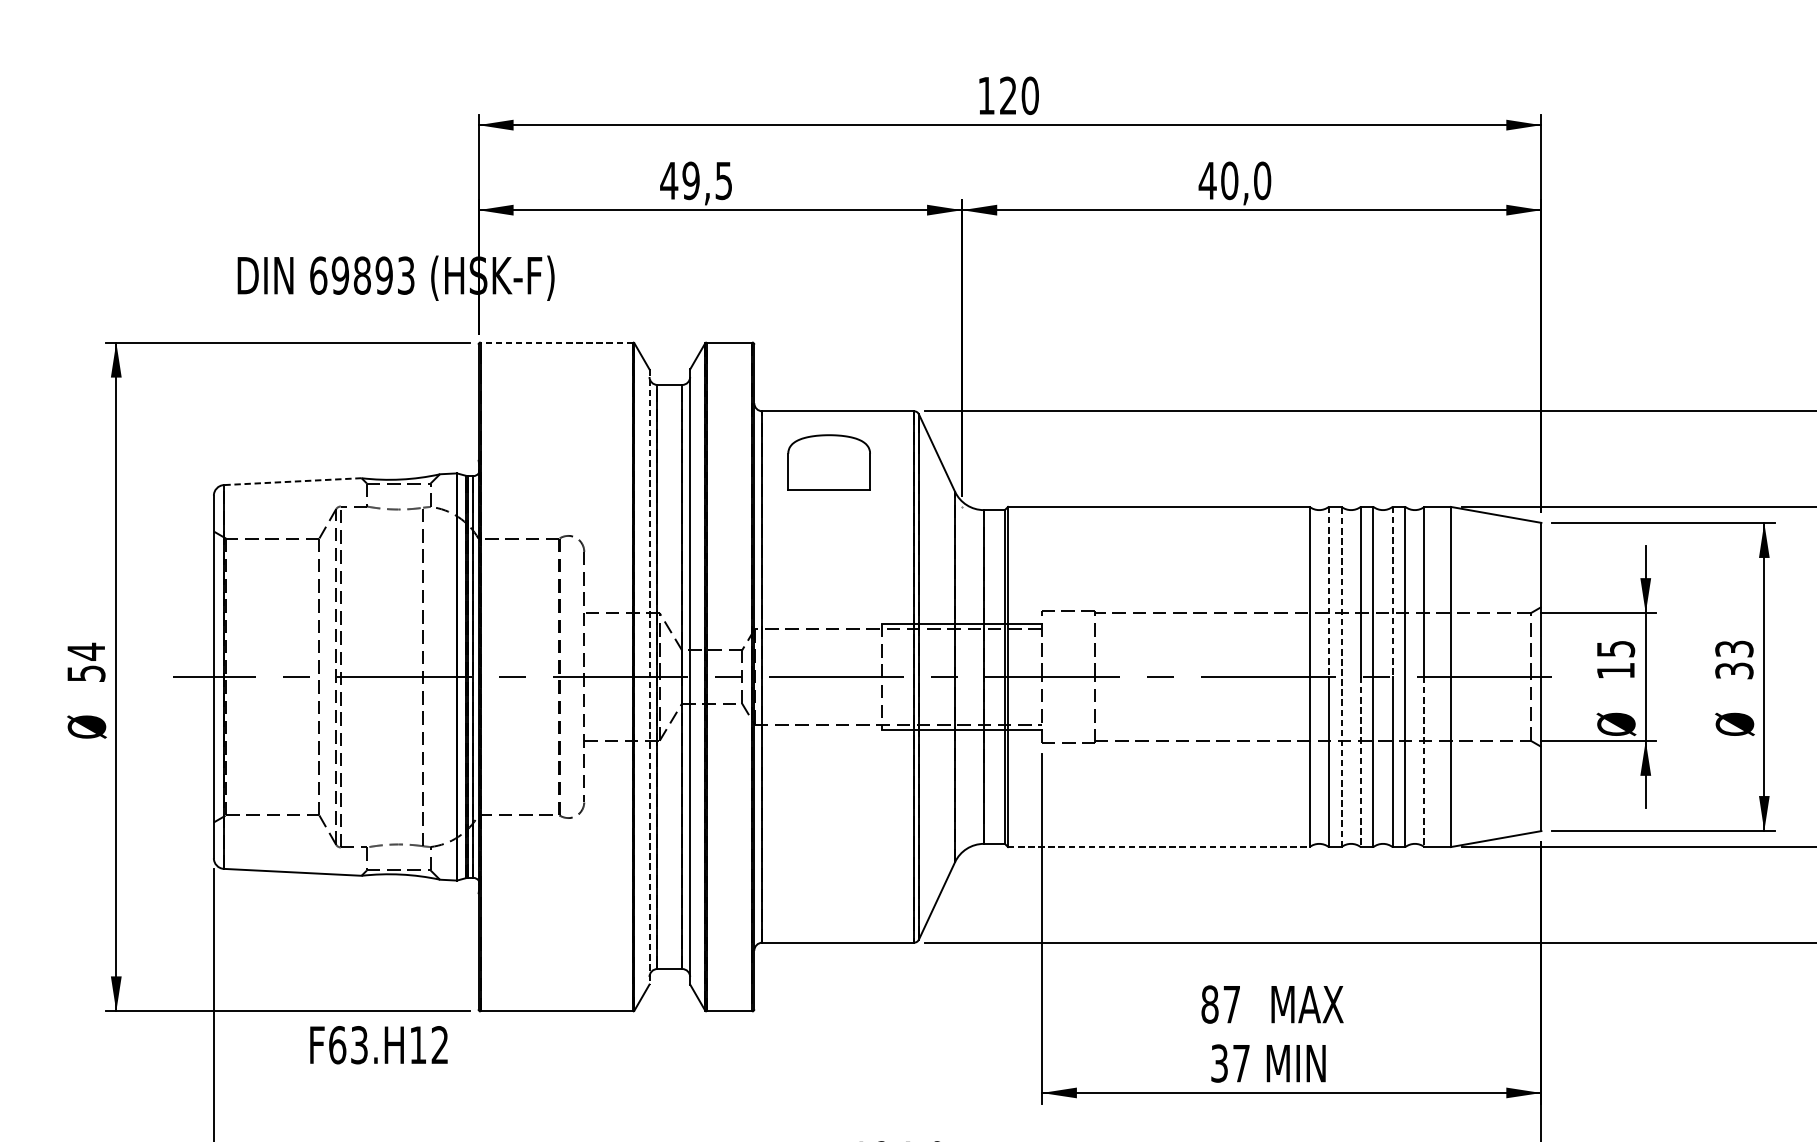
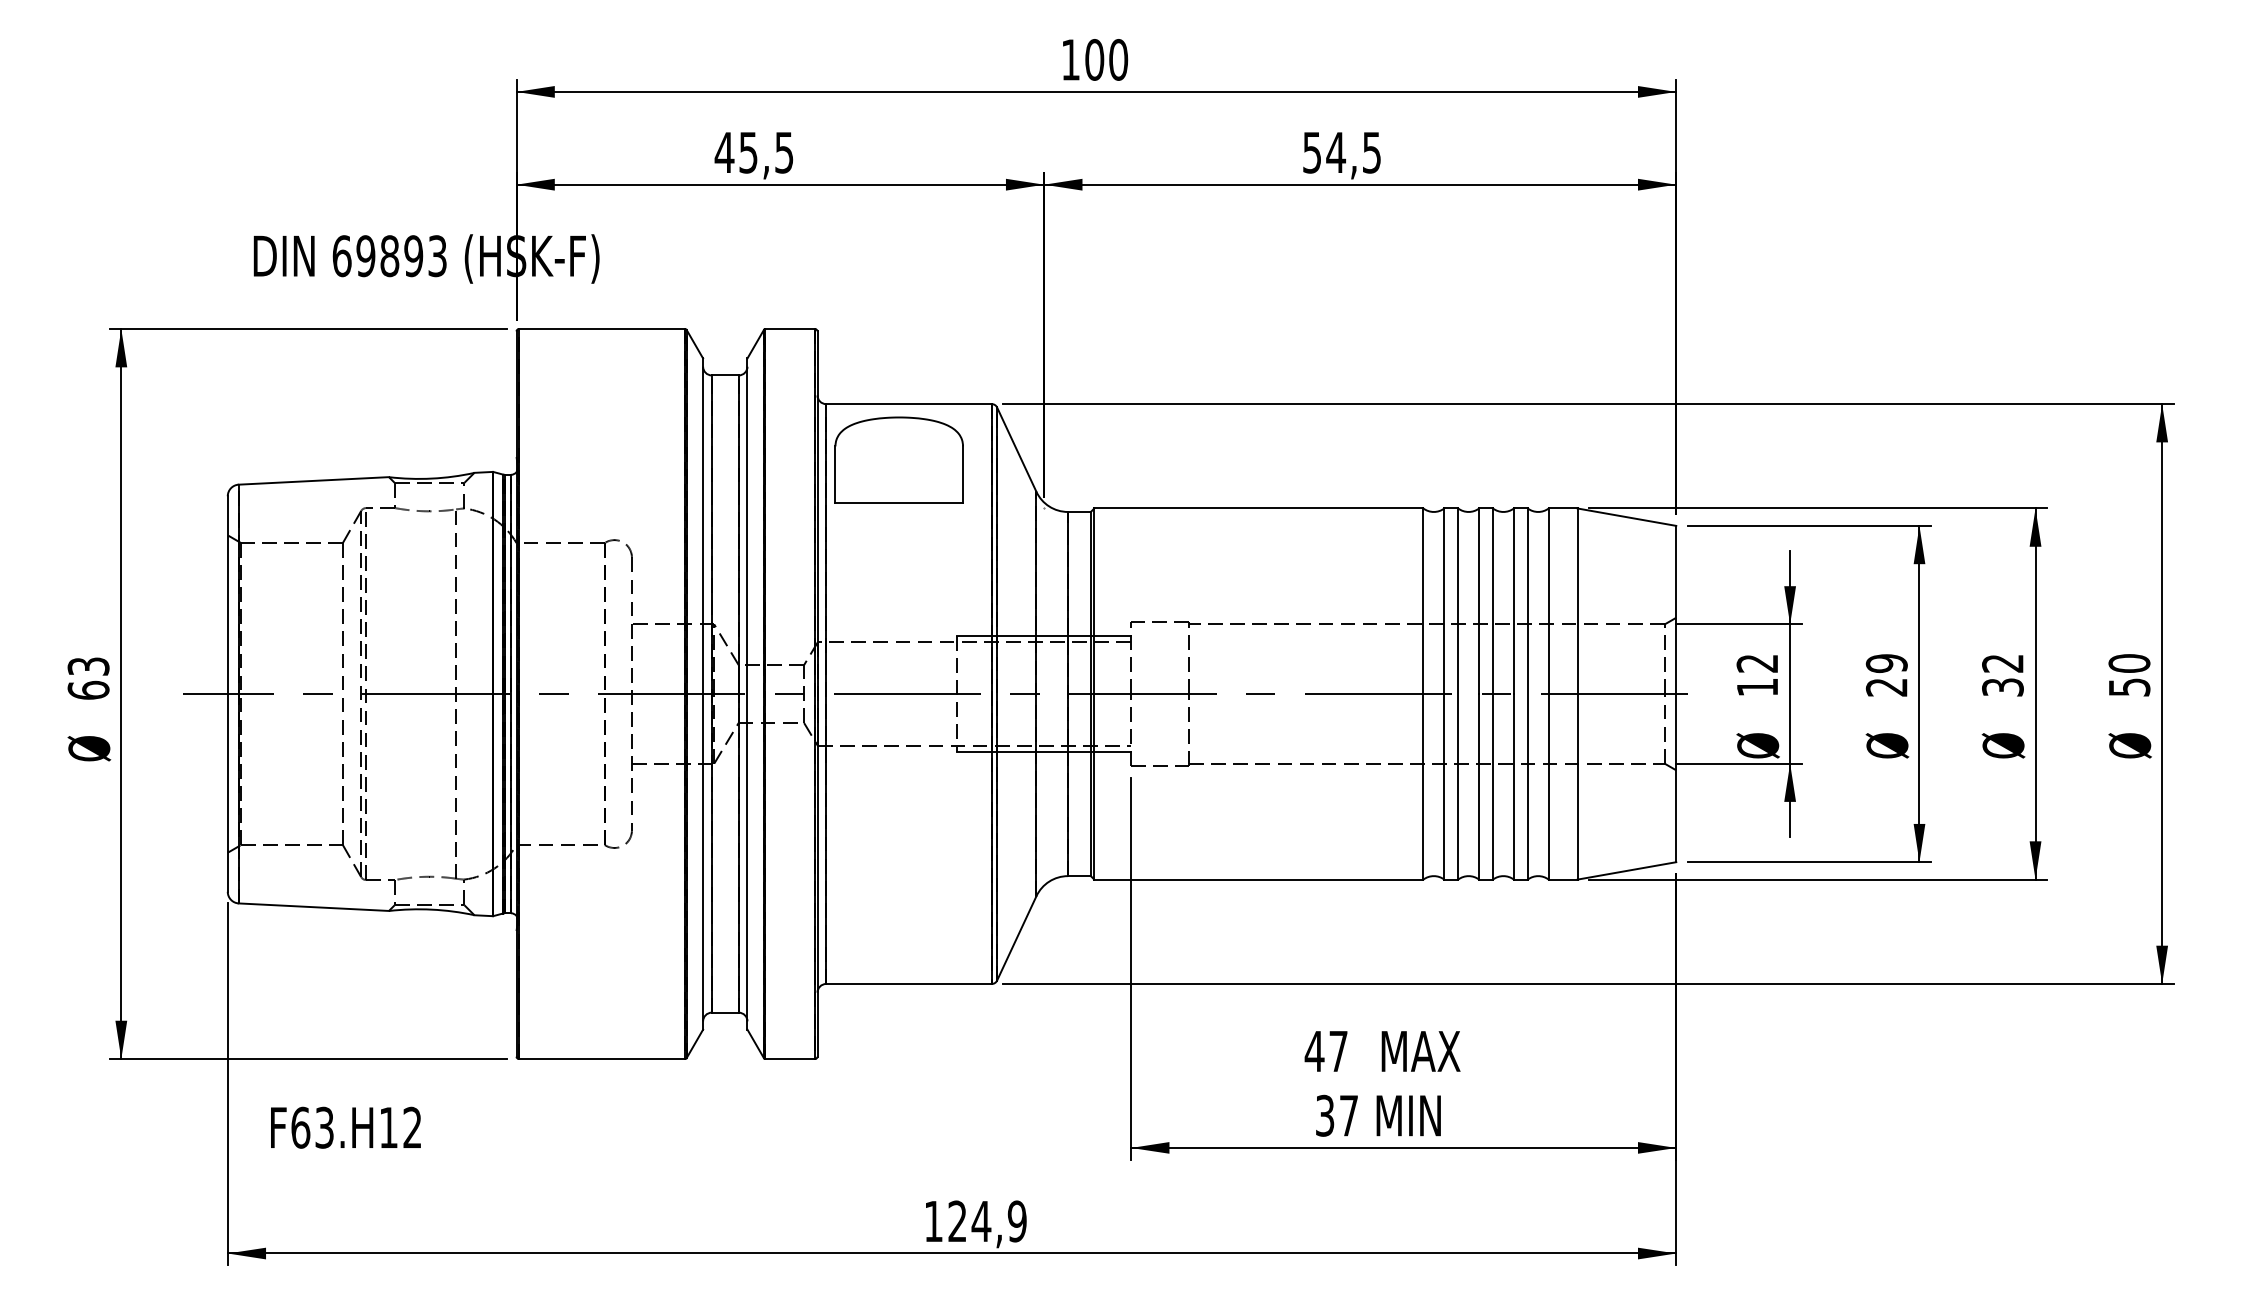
text: (1008, 95) -> (1094, 59), 120 -> 100
text: (691, 180) -> (748, 152), 49,5 -> 45,5
text: (1234, 180) -> (1341, 152), 40,0 -> 54,5
line: (556, 342) -> (601, 329), dashed -> solid
part: (828, 462) -> (898, 459), size x1.43
line: (292, 481) -> (313, 480), dashed -> solid
line: (1328, 592) -> (1444, 601), dashed -> solid
line: (1392, 592) -> (1513, 601), dashed -> solid
text: (1615, 648) -> (1757, 663), 15 -> 12
text: (1734, 659) -> (1886, 675), 33 -> 29
text: (86, 661) -> (88, 677), 54 -> 63
line: (649, 677) -> (703, 694), dashed -> solid
line: (1341, 677) -> (1458, 694), dashed -> solid
line: (1361, 761) -> (1479, 786), dashed -> solid
line: (1424, 761) -> (1548, 786), dashed -> solid
line: (1158, 846) -> (1258, 879), dashed -> solid
text: (1209, 1004) -> (1314, 1051), 87 -> 47
text: (378, 1044) -> (345, 1127), moved

